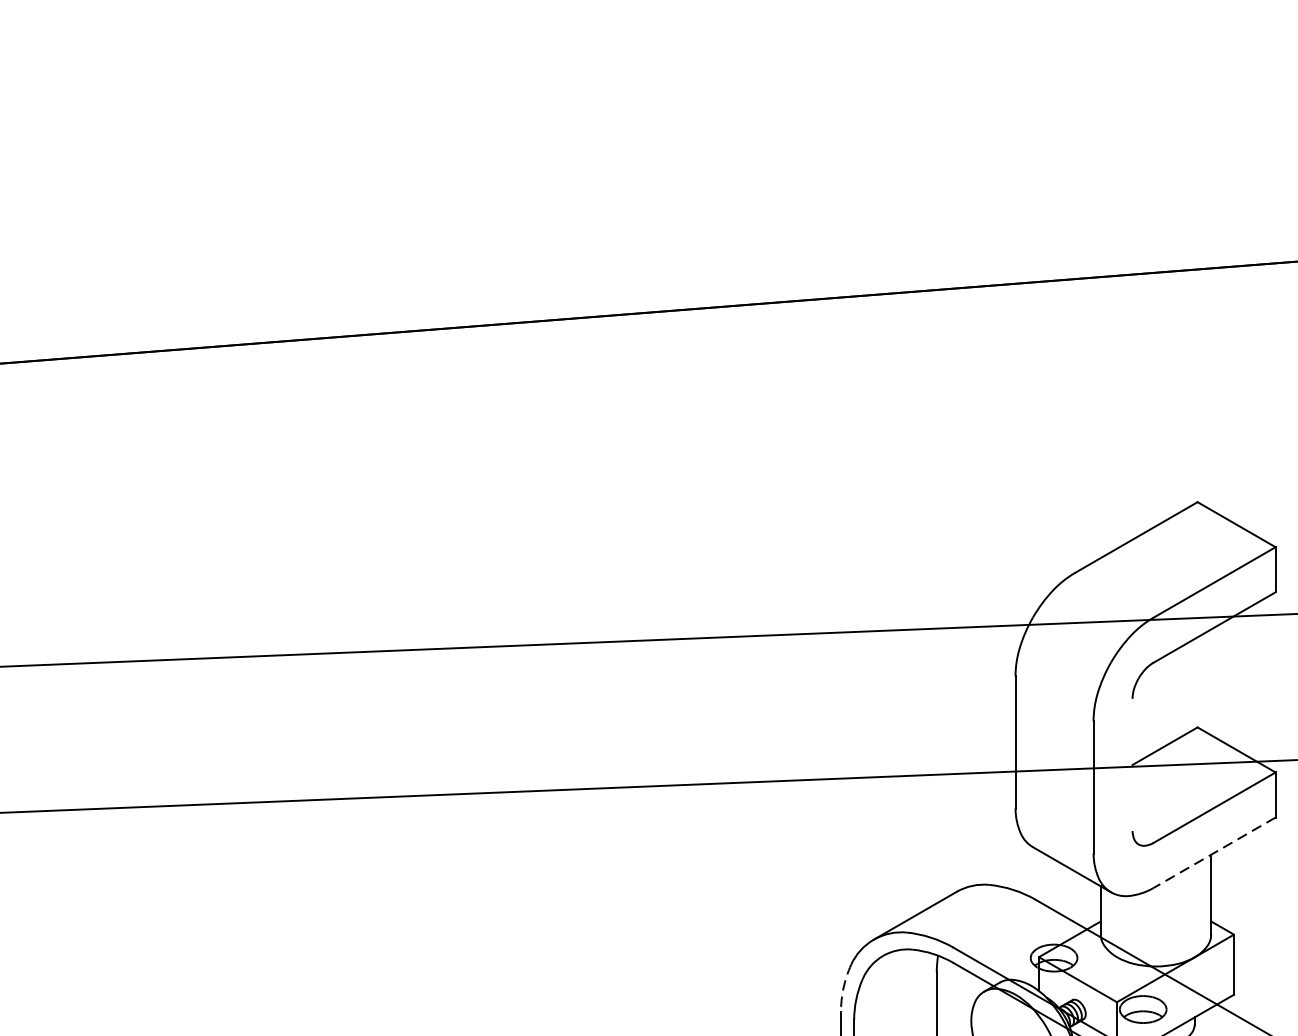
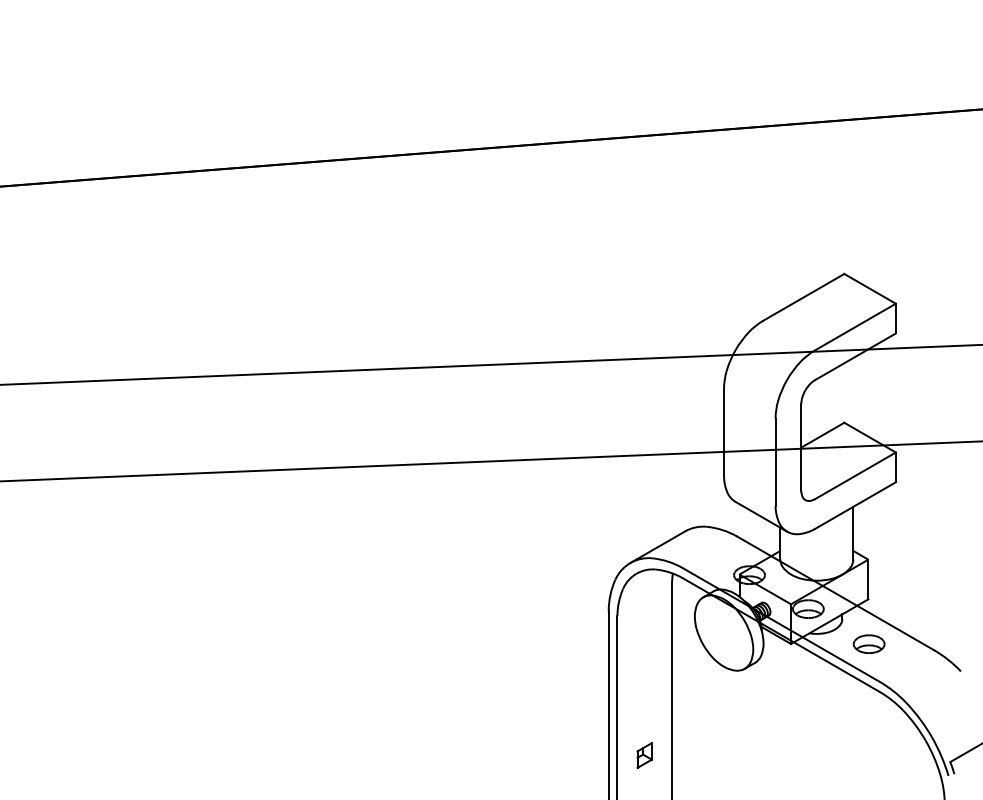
line: (1132, 764) -> (801, 447), added
line: (1214, 852) -> (855, 505), dashed -> solid
arc: (843, 987) -> (610, 594), dashed -> solid

